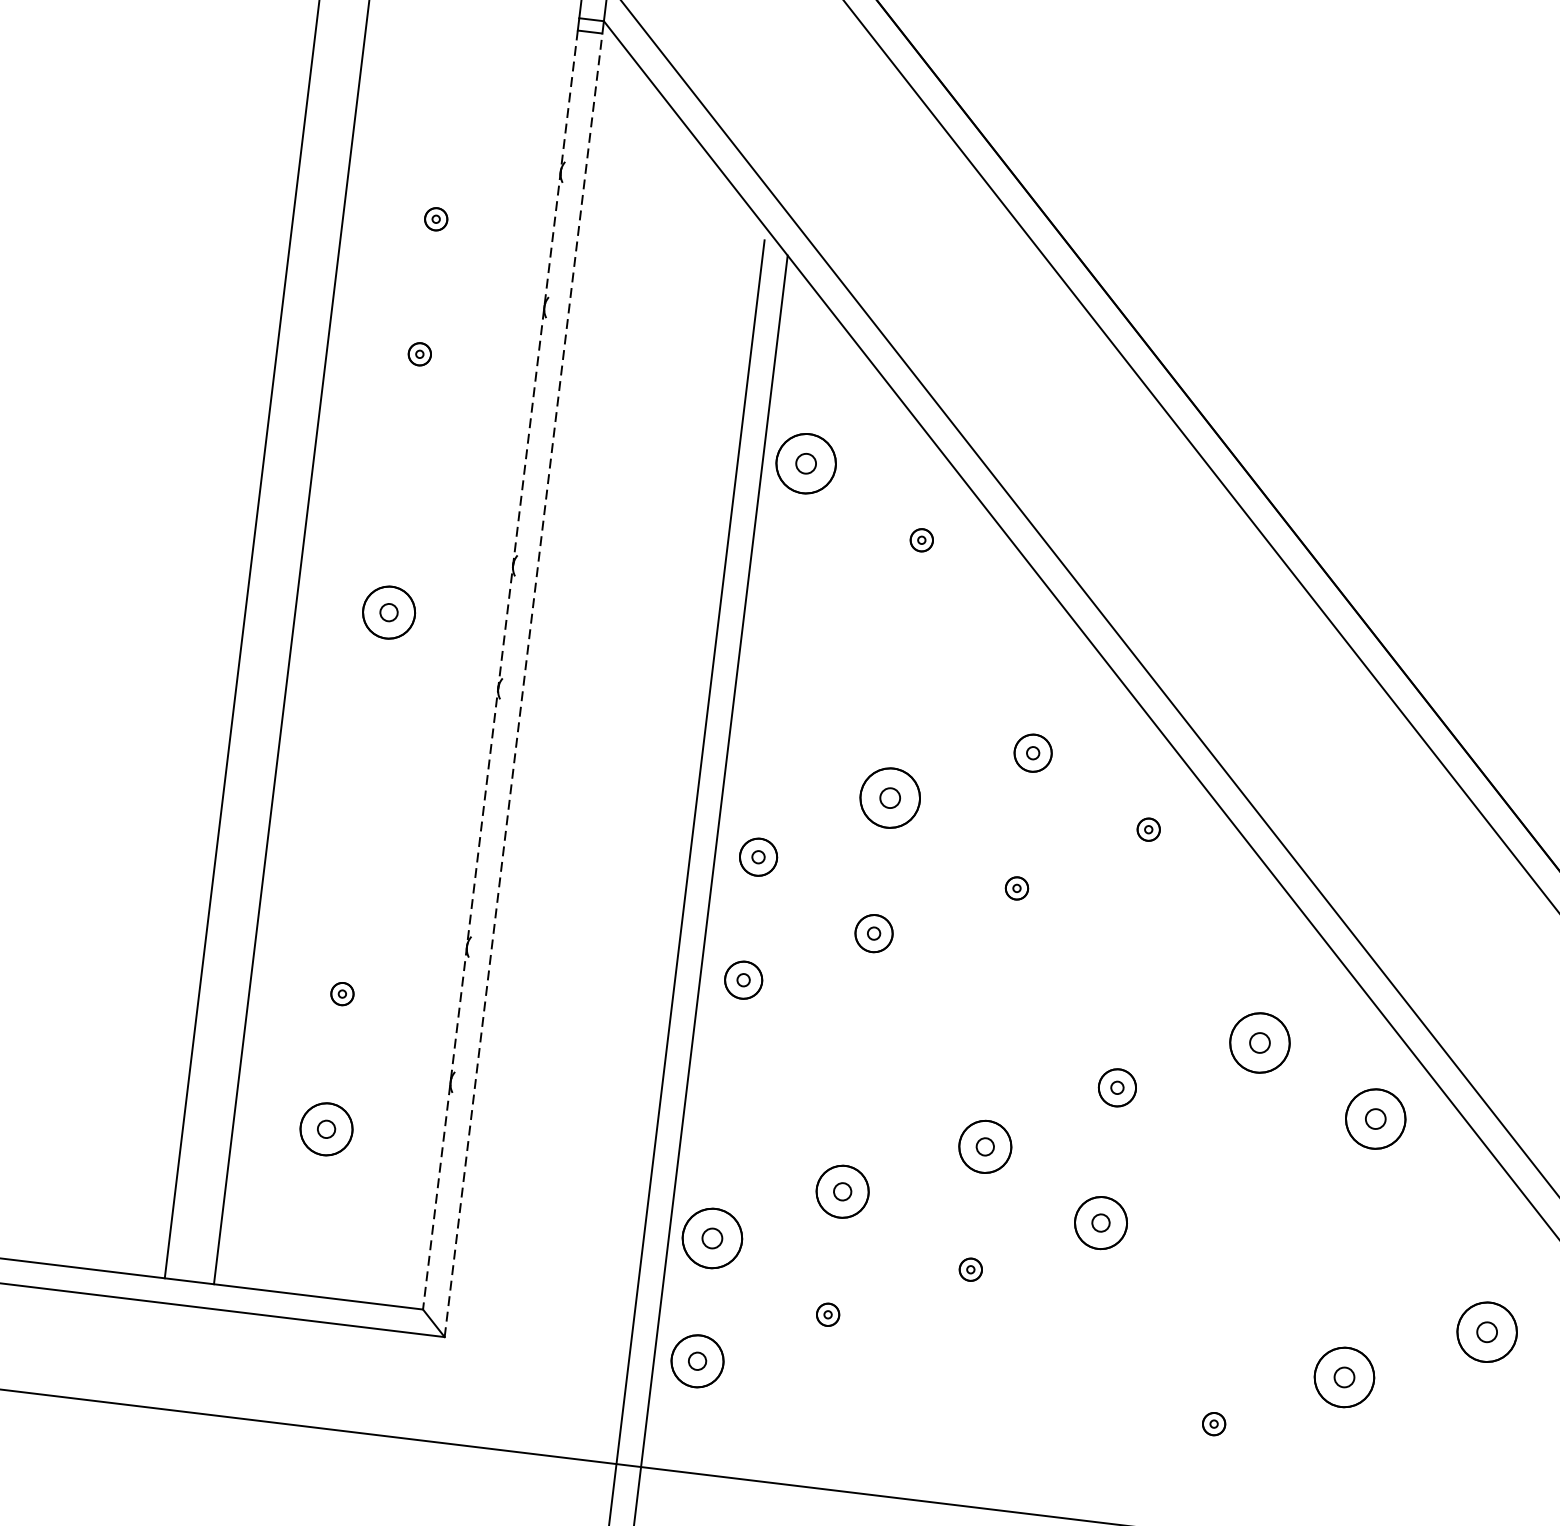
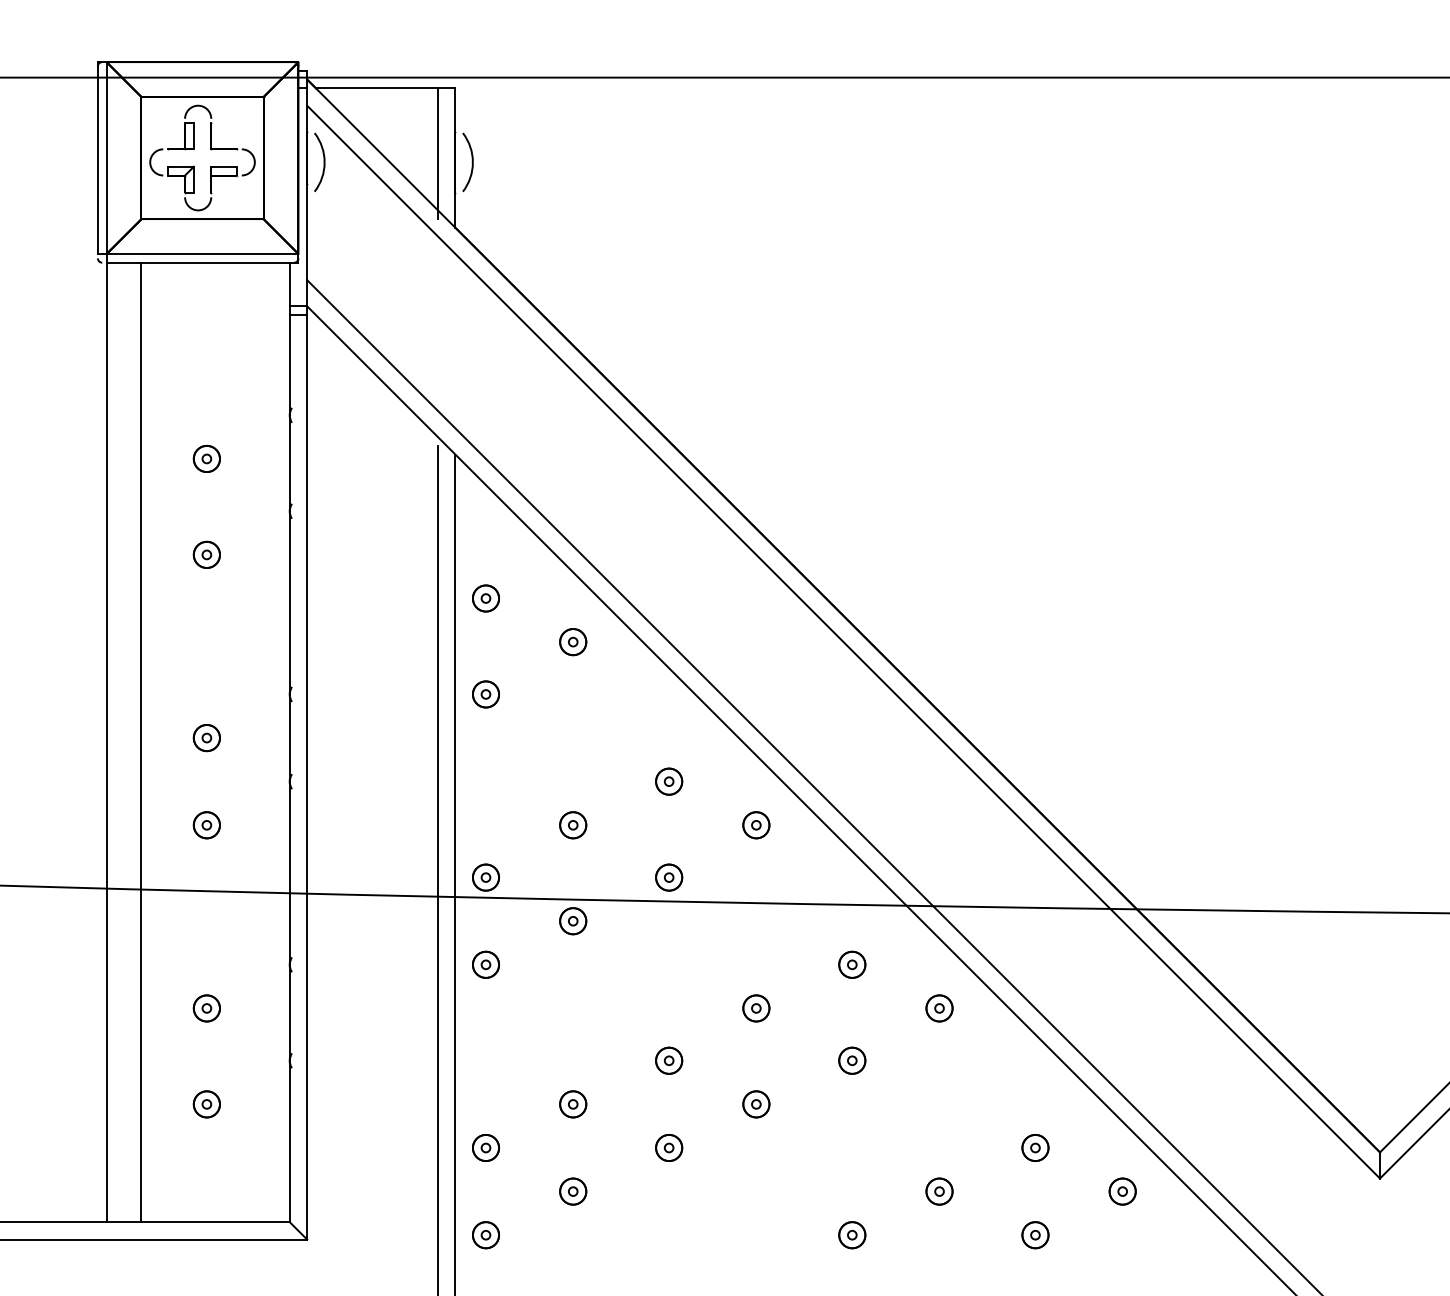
part: (435, 218) -> (206, 458), size x1.67
part: (419, 353) -> (206, 554), size x1.67
part: (805, 463) -> (485, 598), size x0.62
part: (922, 540) -> (573, 642), size x1.67
part: (789, 598) -> (485, 694), added
part: (388, 613) -> (206, 738), size x0.71
line: (500, 669) -> (289, 768), dashed -> solid
line: (524, 684) -> (307, 776), dashed -> solid
part: (373, 736) -> (206, 825), added
part: (890, 798) -> (573, 825), size x0.62
part: (1148, 829) -> (756, 825), size x1.67
part: (1017, 888) -> (669, 877), size x1.67
part: (342, 994) -> (206, 1008), size x1.67
part: (1260, 1042) -> (852, 964), size x0.62
part: (1375, 1119) -> (939, 1008), size x0.62
part: (325, 1129) -> (206, 1104), size x0.71
part: (986, 1146) -> (669, 1060), size x0.71
part: (1244, 1177) -> (852, 1060), added
part: (843, 1192) -> (573, 1104), size x0.71
part: (1101, 1223) -> (756, 1104), size x0.71
part: (711, 1237) -> (485, 1147), size x0.62
part: (971, 1269) -> (669, 1147), size x1.67
part: (828, 1314) -> (573, 1191), size x1.67
part: (1487, 1331) -> (1035, 1147), size x0.62
part: (696, 1361) -> (485, 1235), size x0.71
part: (1344, 1377) -> (939, 1191), size x0.62
part: (1214, 1424) -> (852, 1235), size x1.67
part: (1472, 1455) -> (1035, 1235), added

